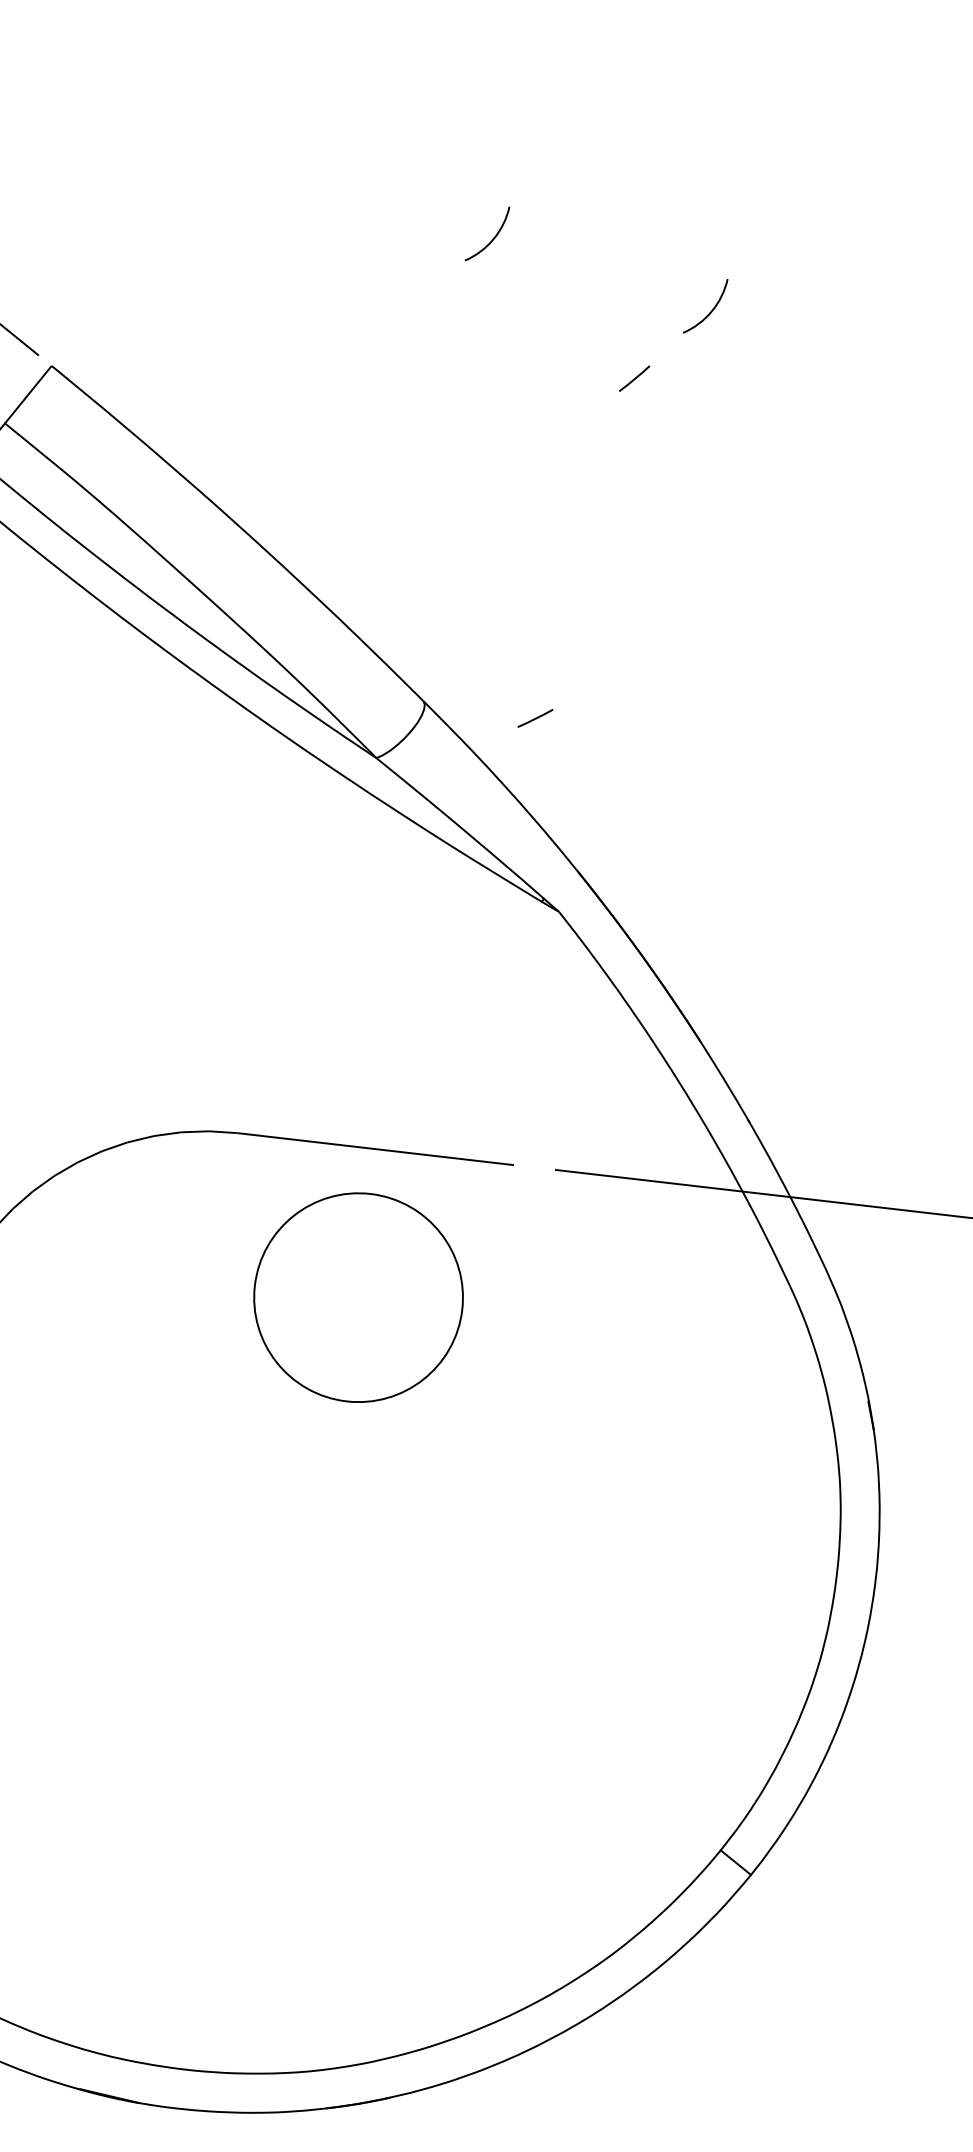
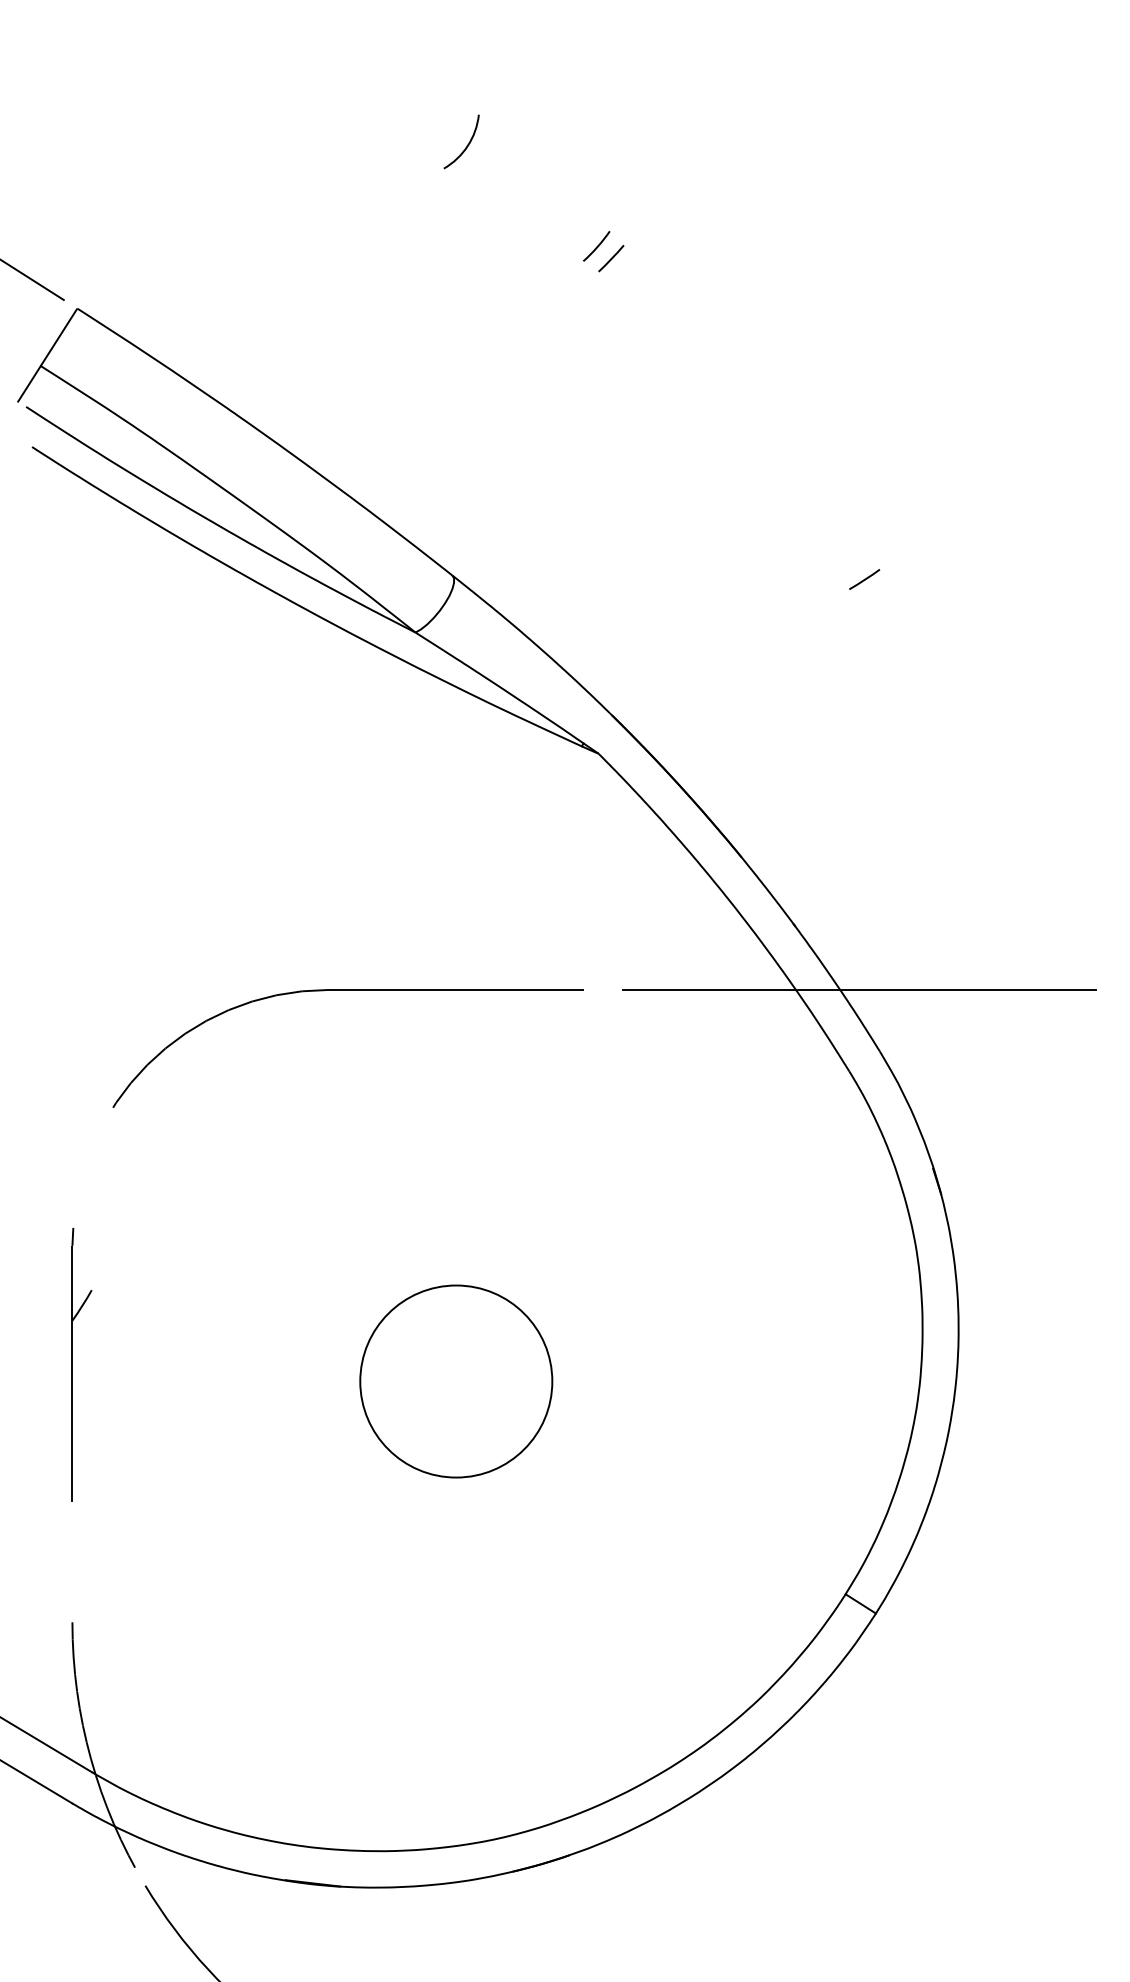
arc: (710, 310) -> (673, 188), removed
arc: (620, 363) -> (596, 246), added
line: (535, 718) -> (864, 579), moved
circle: (358, 1297) -> (456, 1381), moved

